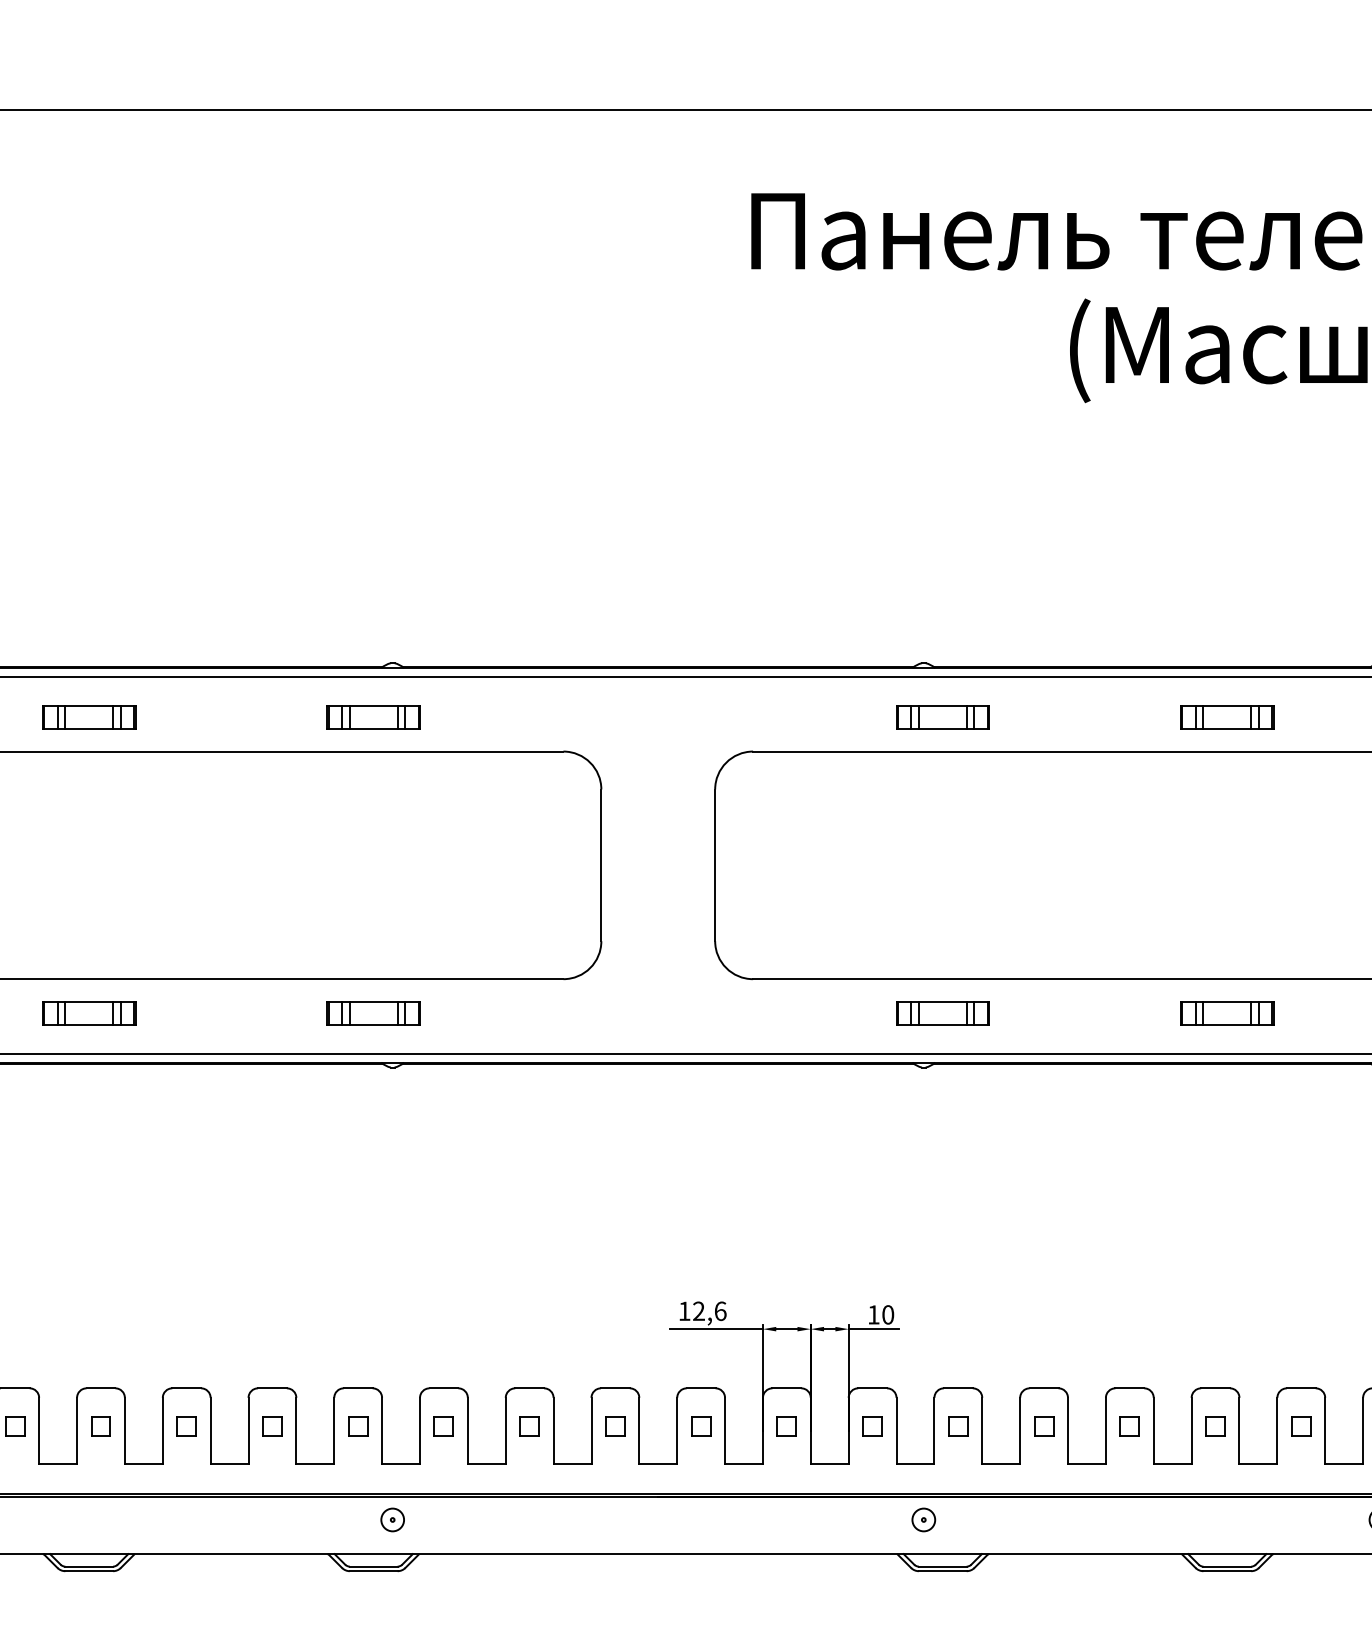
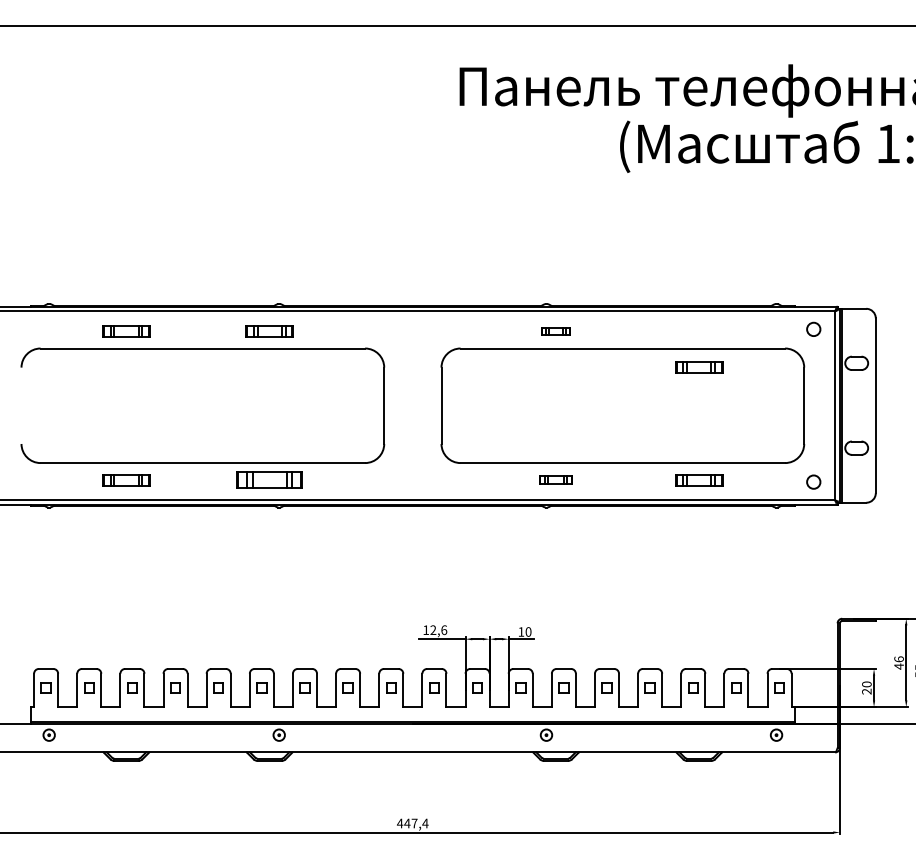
part: (941, 717) -> (555, 331), size x0.6
part: (1227, 717) -> (699, 367), moved
part: (373, 1013) -> (269, 480), size x1.4
part: (941, 1013) -> (555, 480), size x0.7

